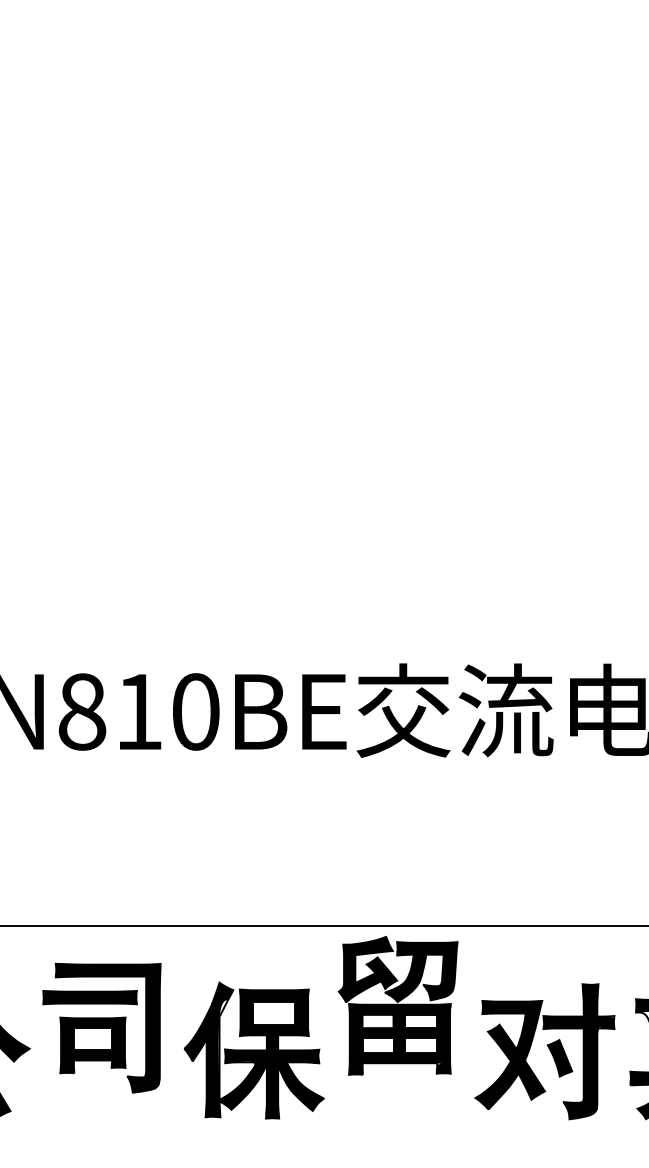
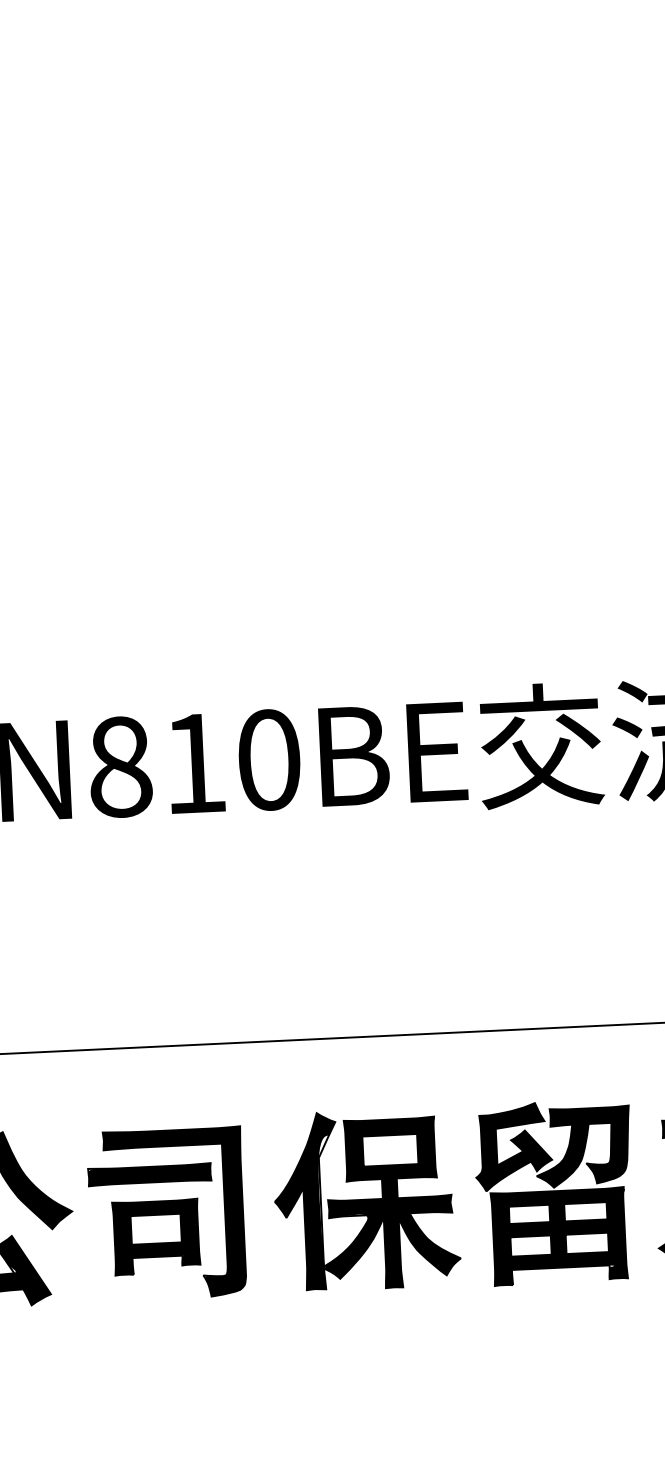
part: (397, 1005) -> (554, 1192), moved
part: (101, 1027) -> (166, 1213), moved

